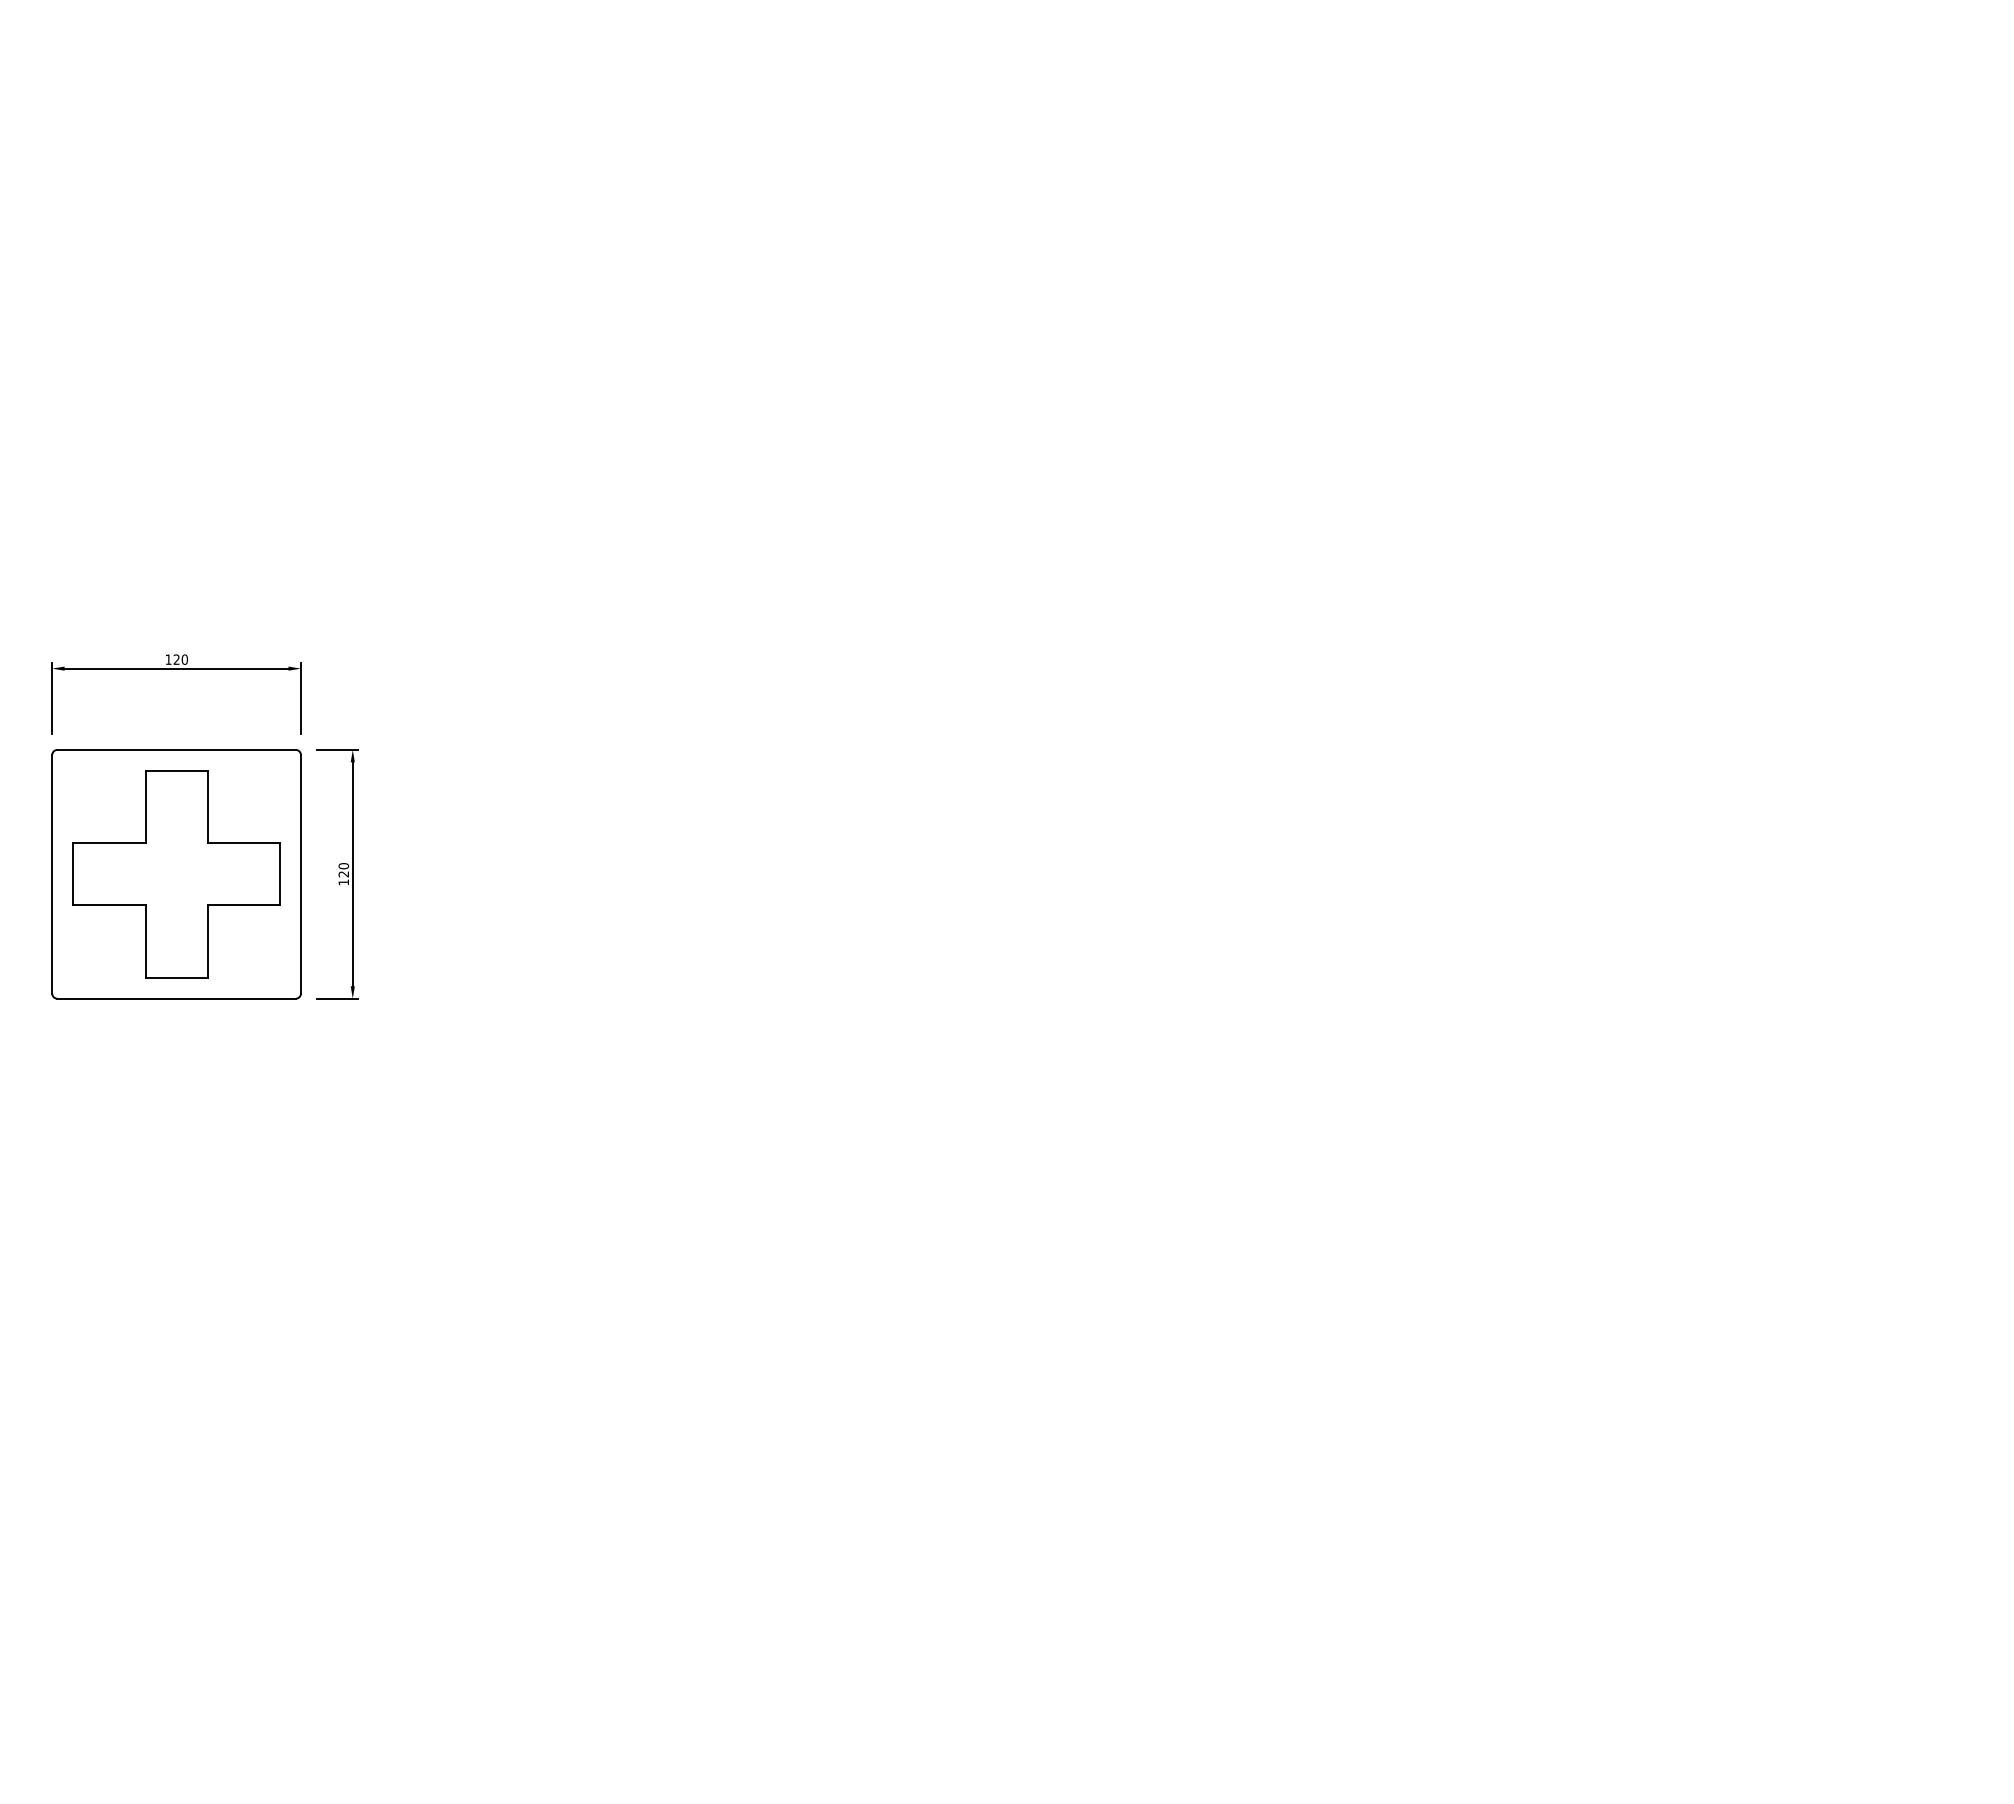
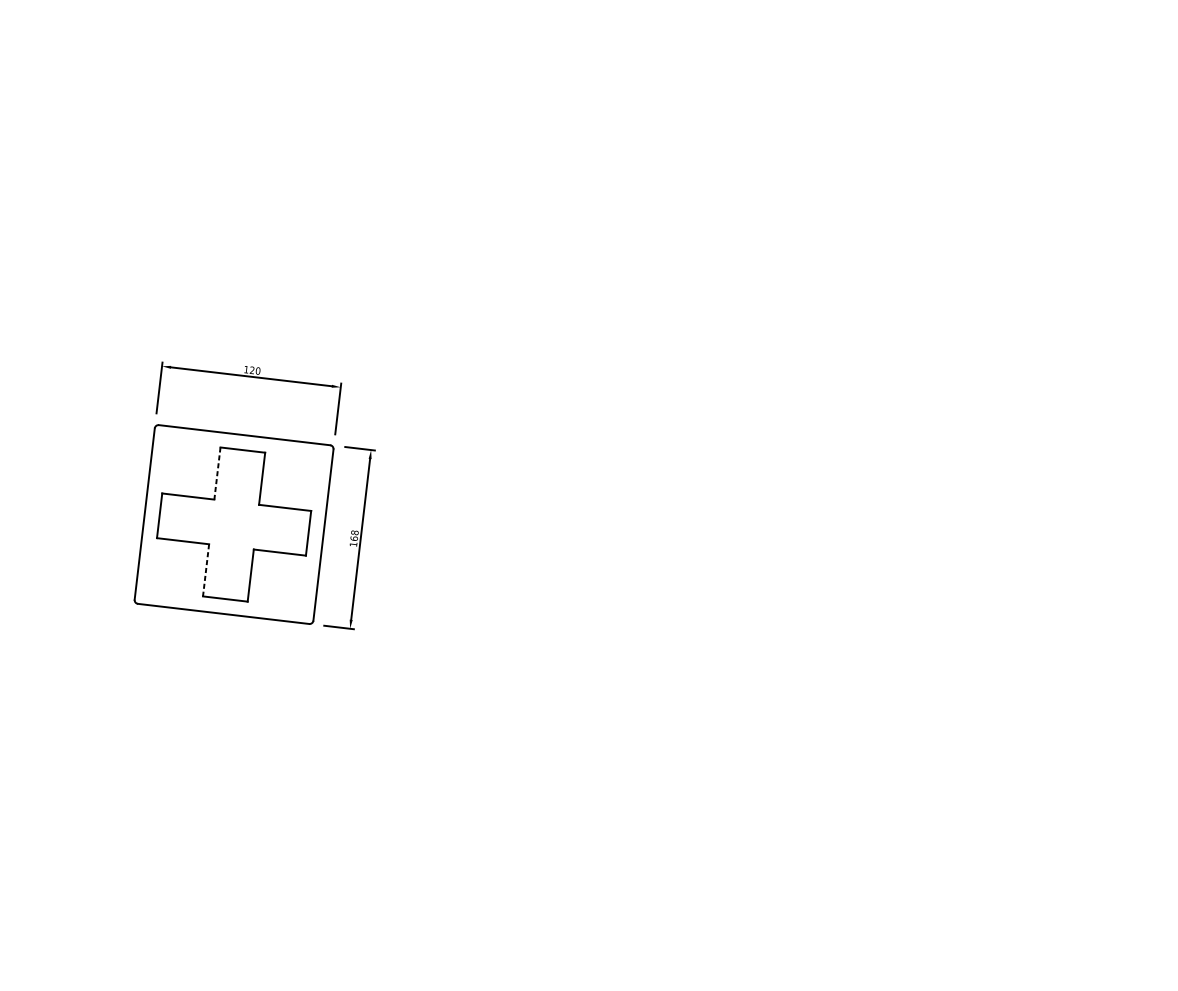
line: (145, 807) -> (217, 473), solid -> dashed
text: (343, 870) -> (354, 535), 120 -> 168
line: (145, 942) -> (206, 570), solid -> dashed

